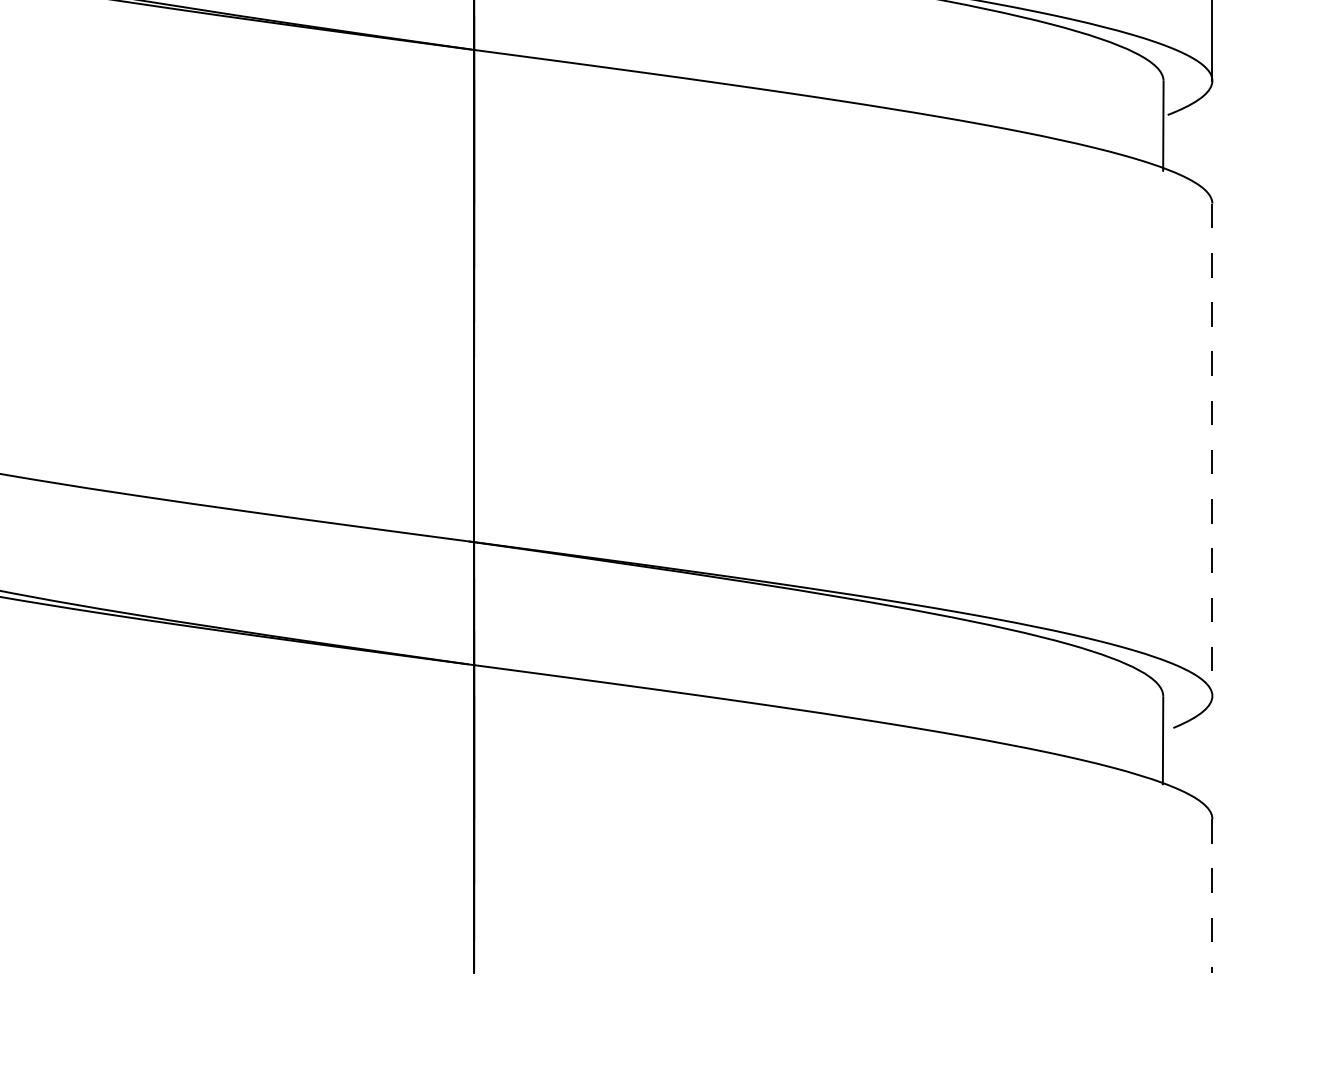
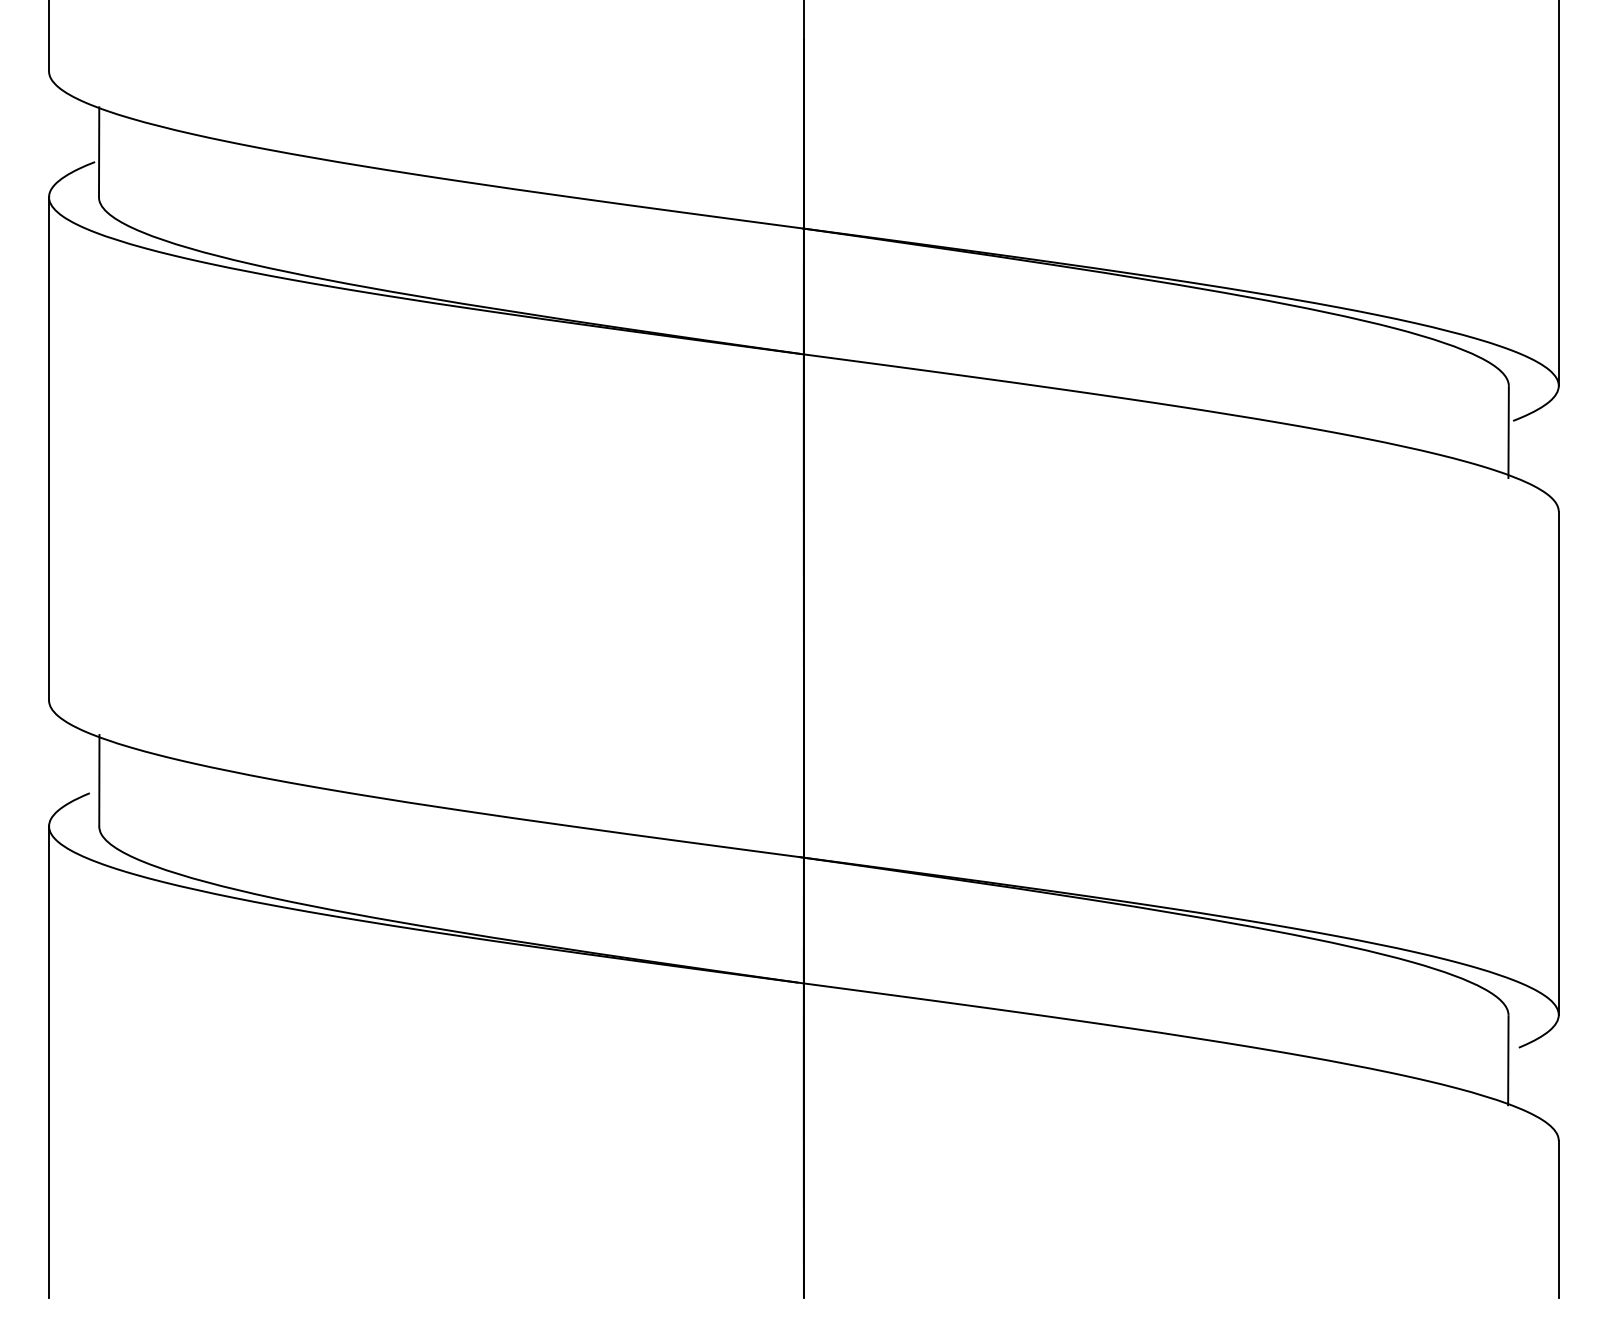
line: (1212, 450) -> (1558, 763), dashed -> solid
line: (1212, 896) -> (1558, 1219), dashed -> solid

